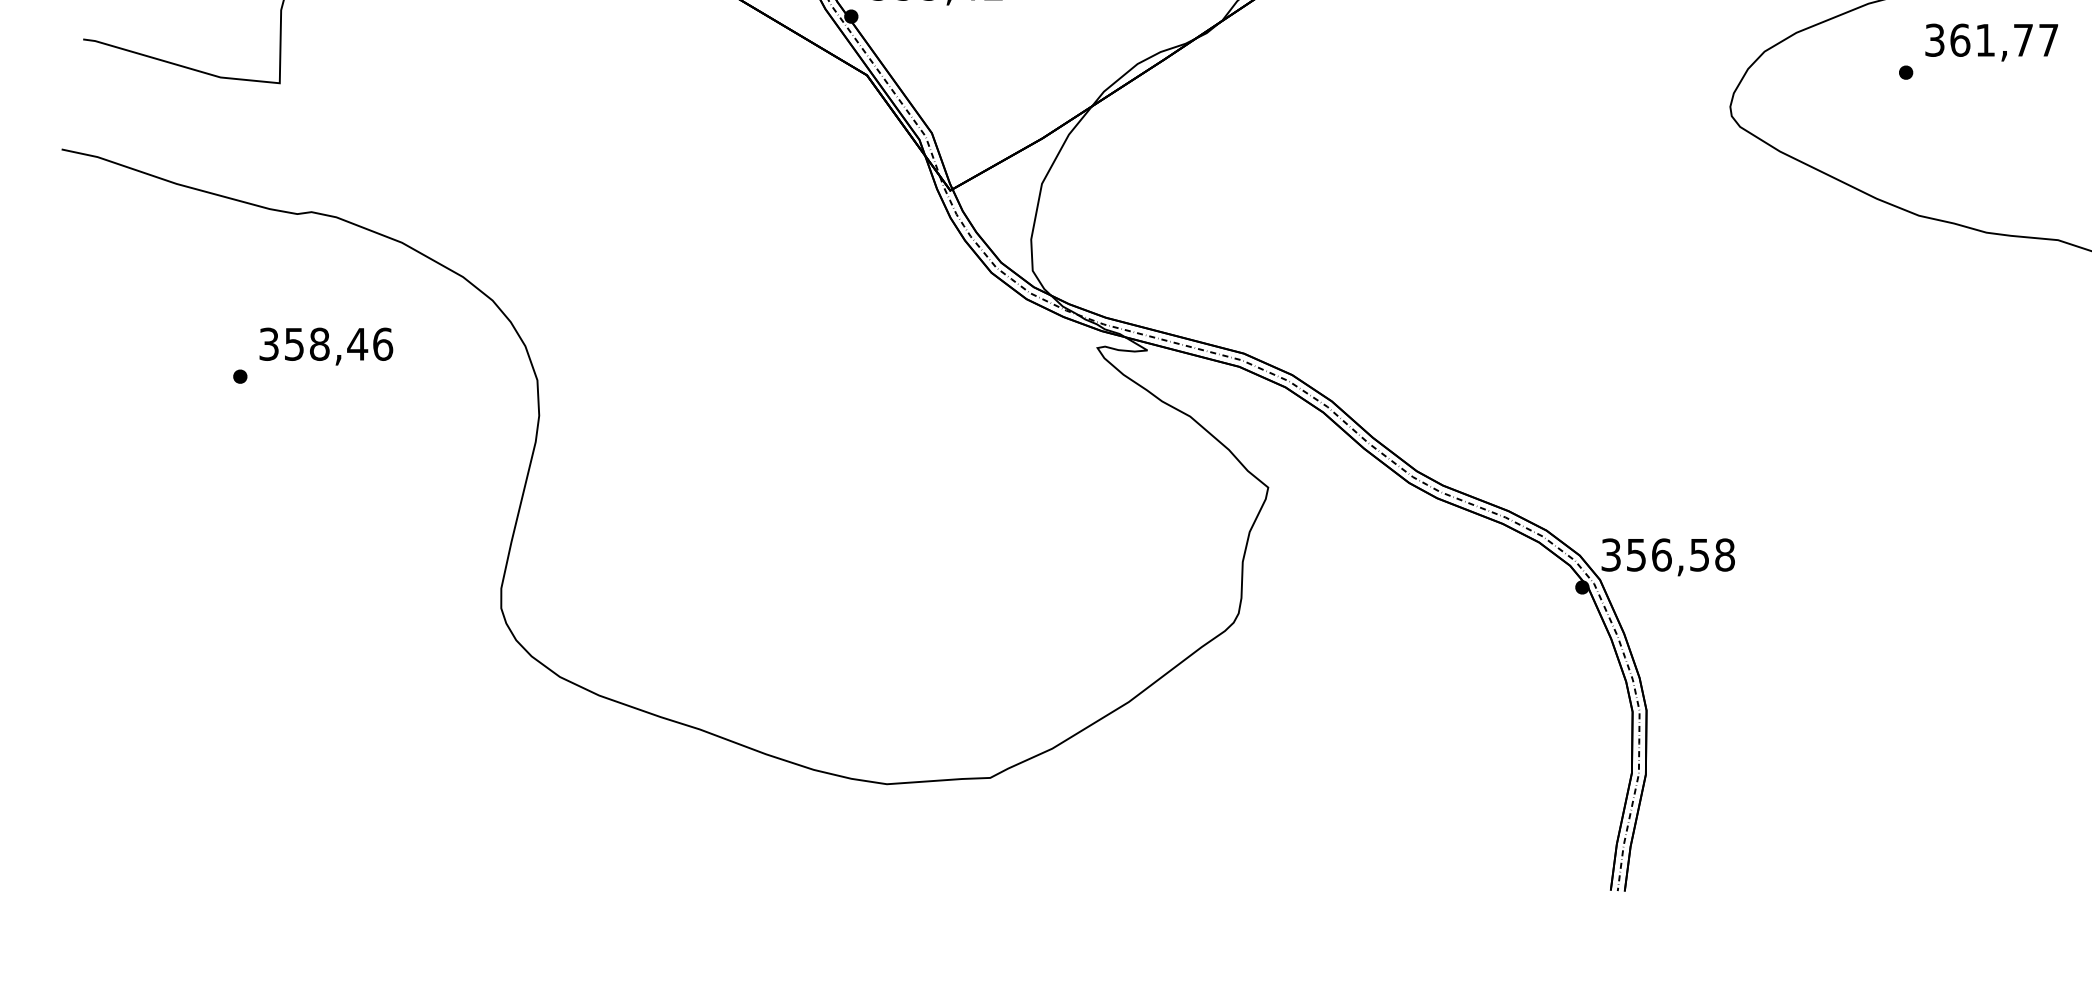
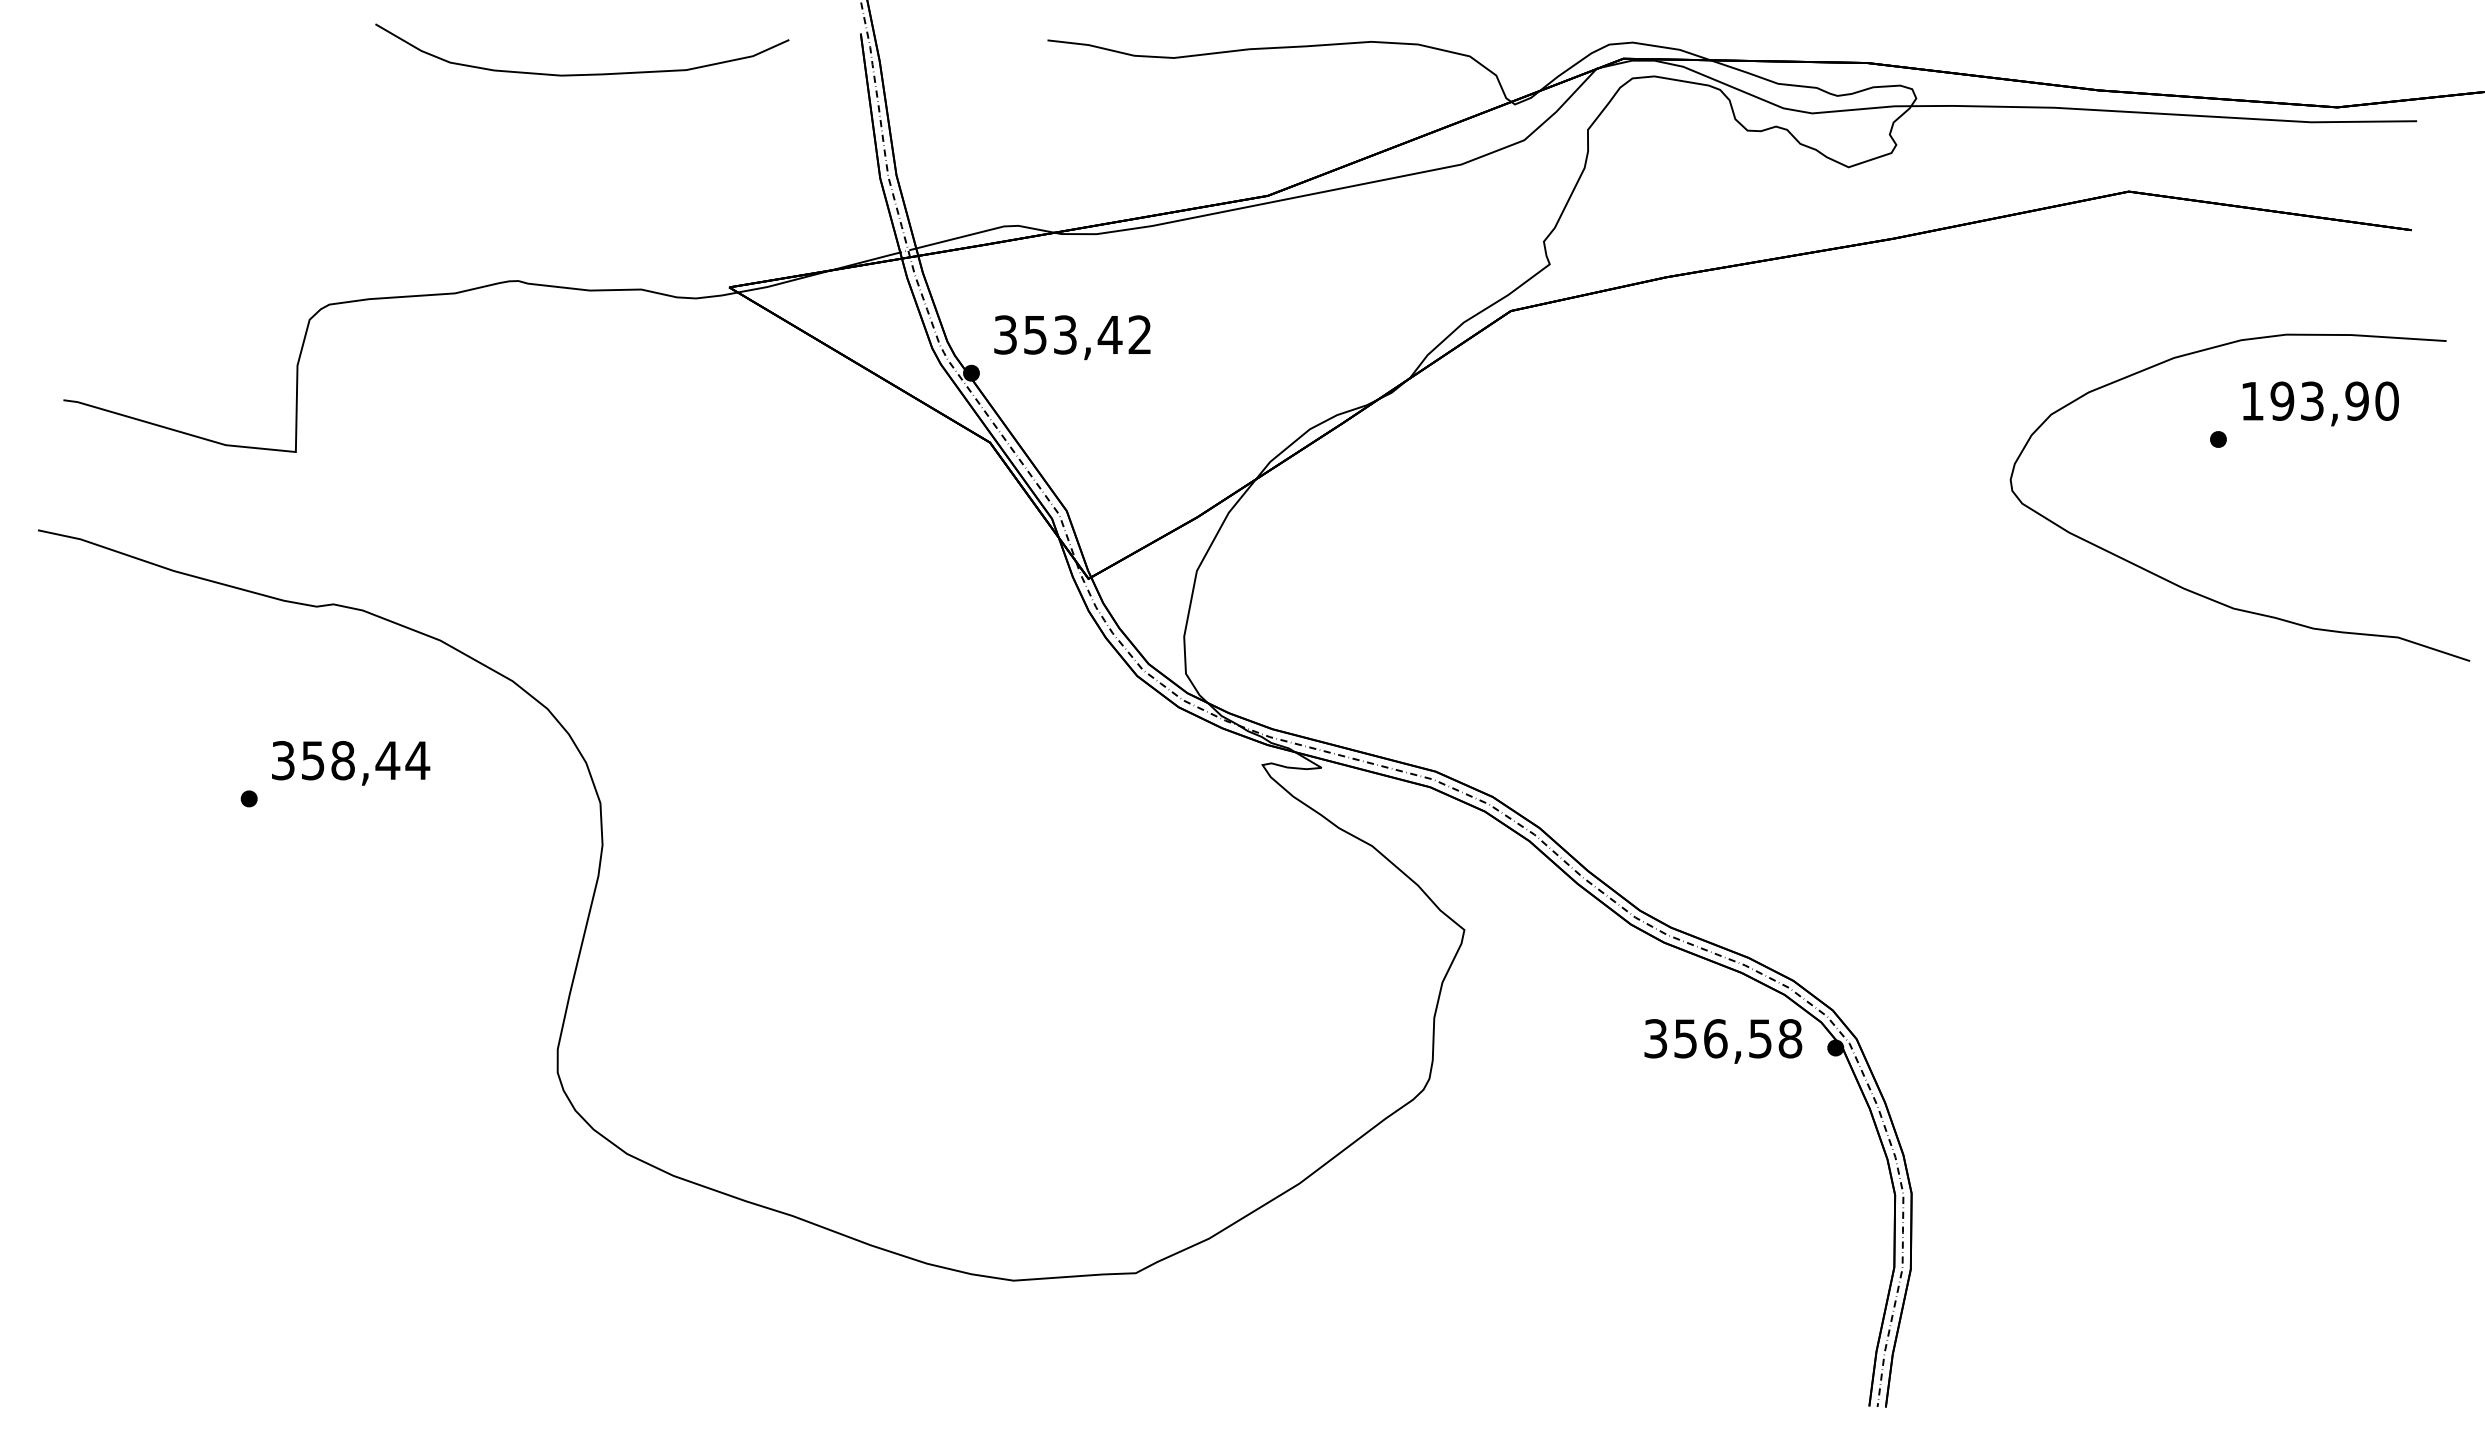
text: (1991, 39) -> (2319, 400), 361,77 -> 193,90
text: (382, 344) -> (417, 760), 358,46 -> 358,44
text: (1668, 557) -> (1723, 1041), moved

